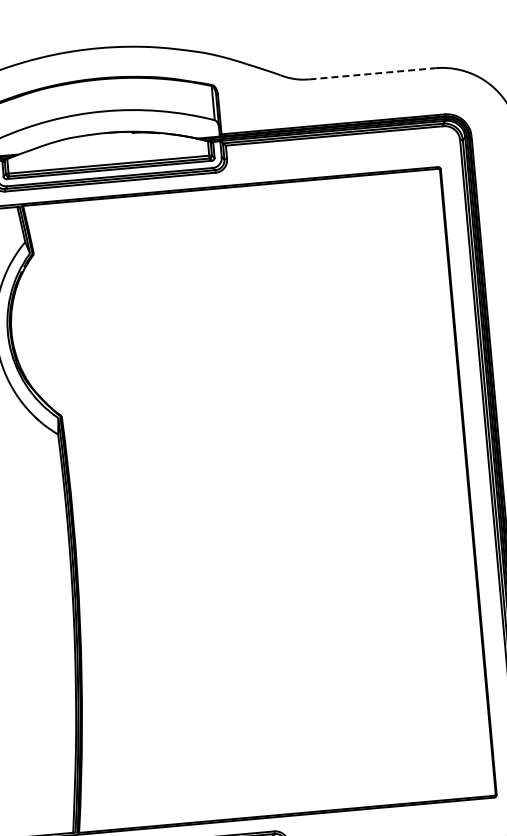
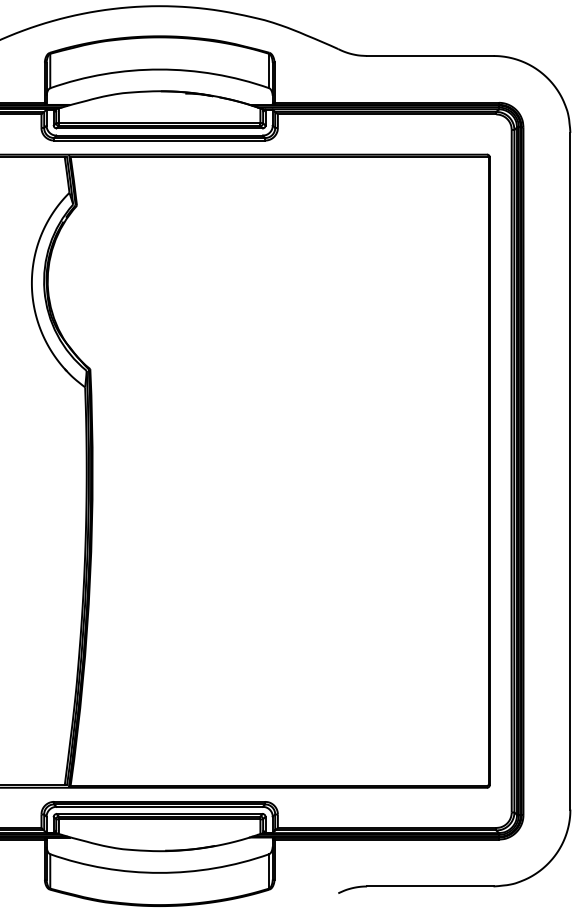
line: (372, 73) -> (430, 55), dashed -> solid

